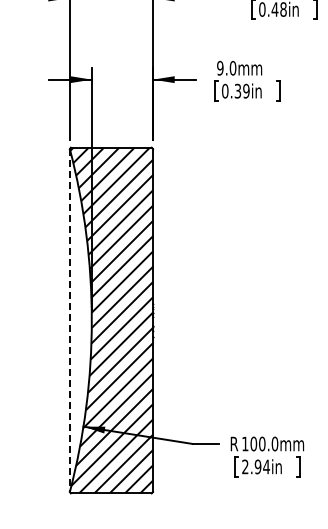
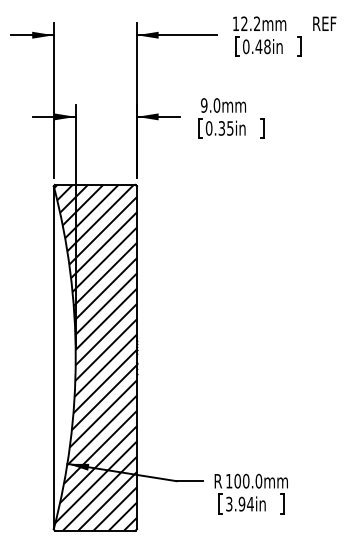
text: (246, 91) -> (230, 128), 0.39in -> 0.35in
line: (69, 321) -> (53, 358), dashed -> solid
text: (245, 467) -> (229, 504), 2.94in -> 3.94in

